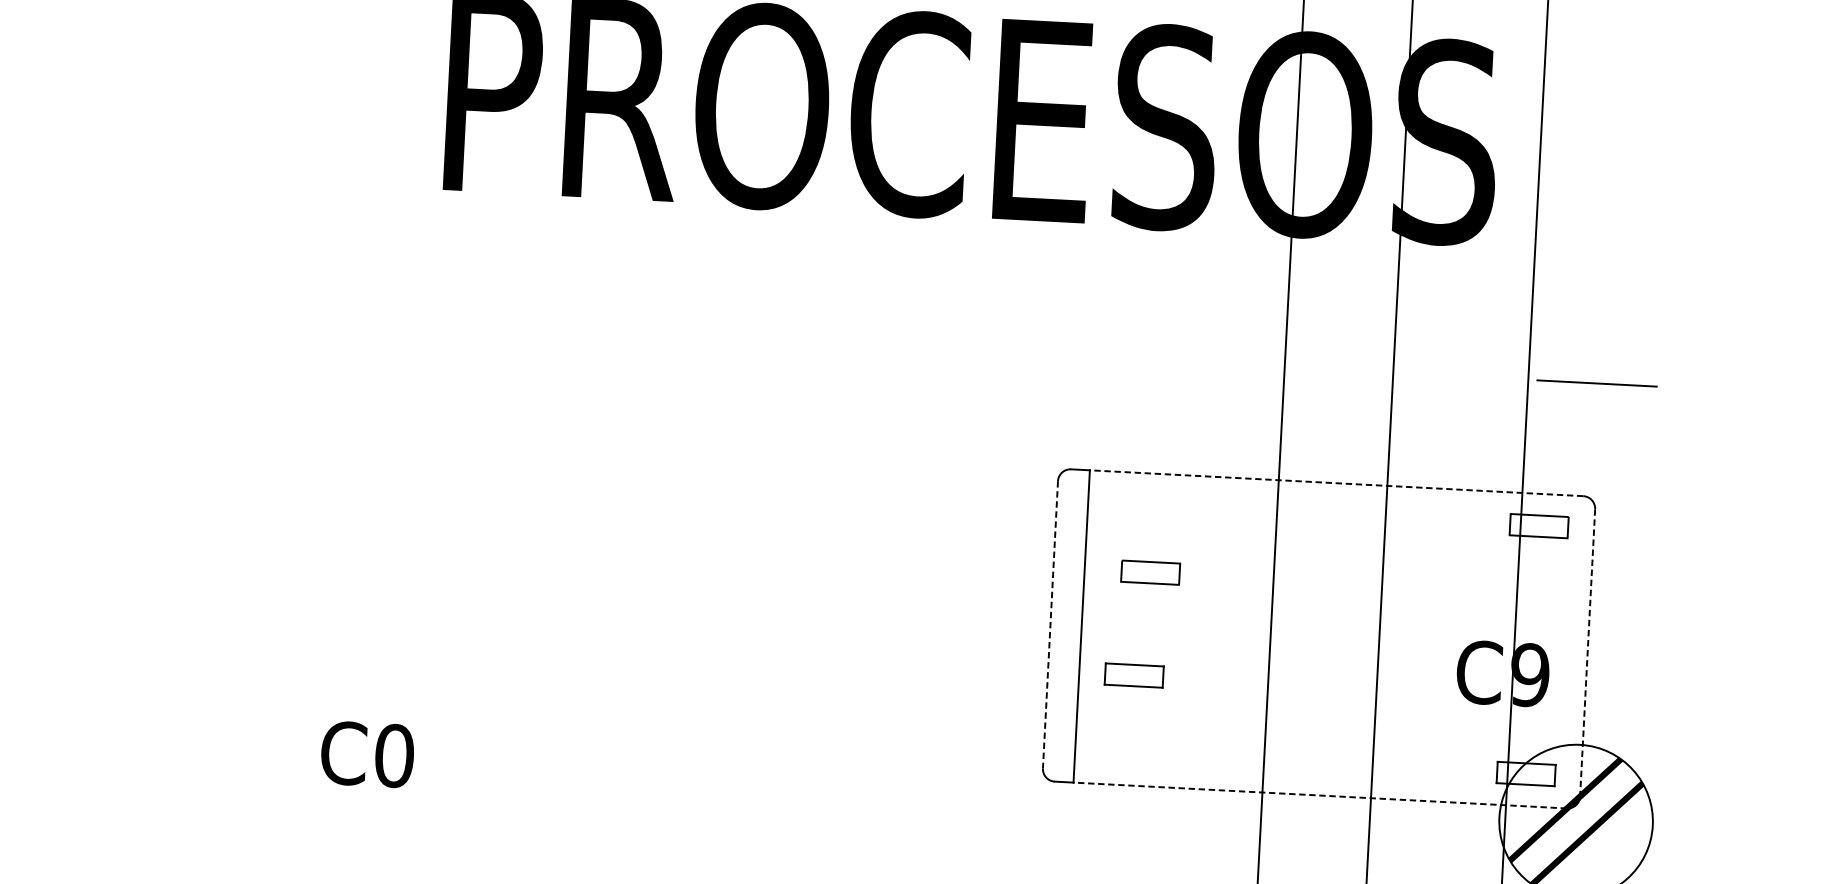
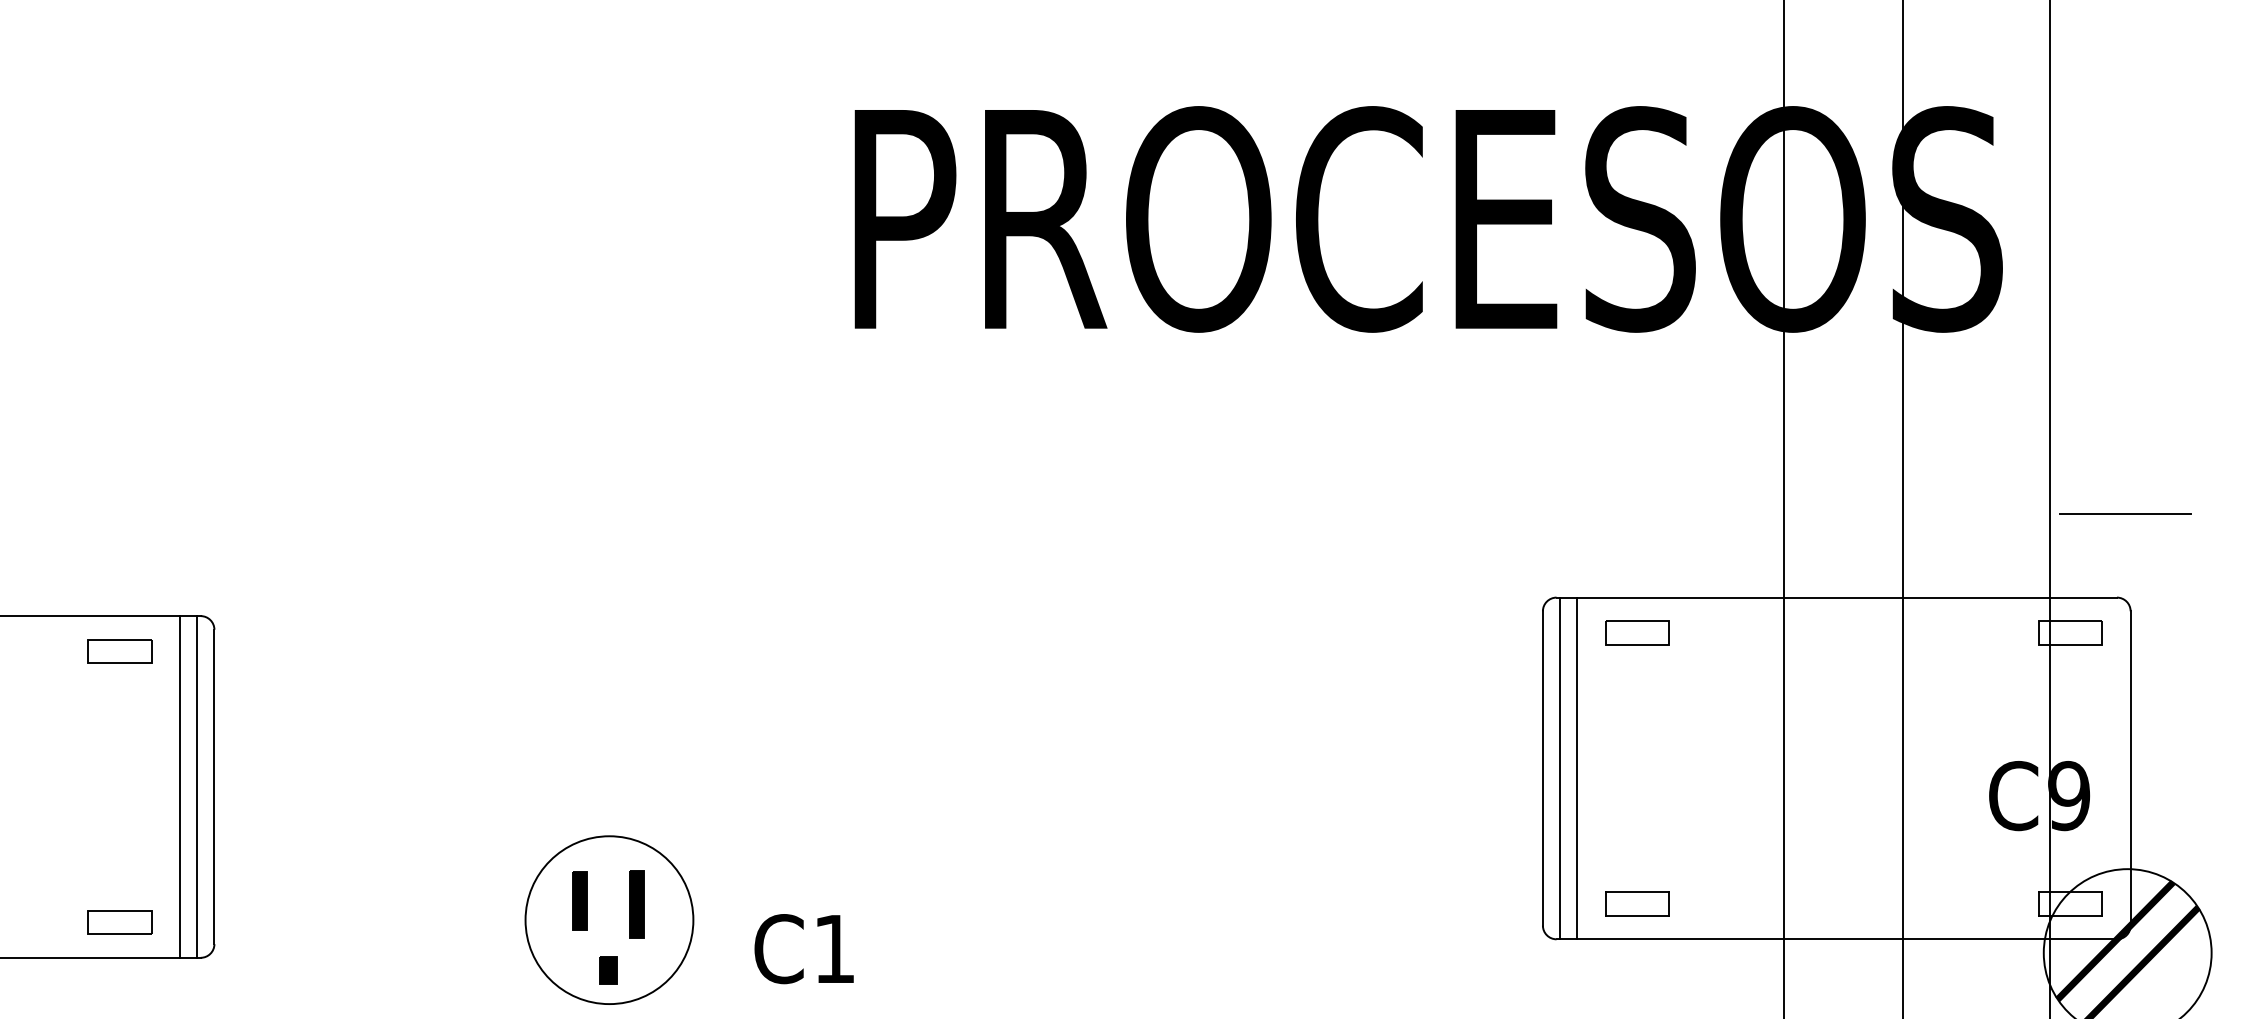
line: (1597, 383) -> (2125, 513), moved
line: (1337, 483) -> (1847, 597), dashed -> solid
part: (1150, 572) -> (1637, 632), moved
line: (1050, 624) -> (1542, 768), dashed -> solid
line: (1066, 625) -> (1560, 768), added
line: (1587, 653) -> (2130, 768), dashed -> solid
part: (1134, 675) -> (1637, 903), moved
part: (190, 718) -> (609, 919), added
text: (394, 756) -> (834, 949), C0 -> C1
line: (1320, 795) -> (1847, 939), dashed -> solid

